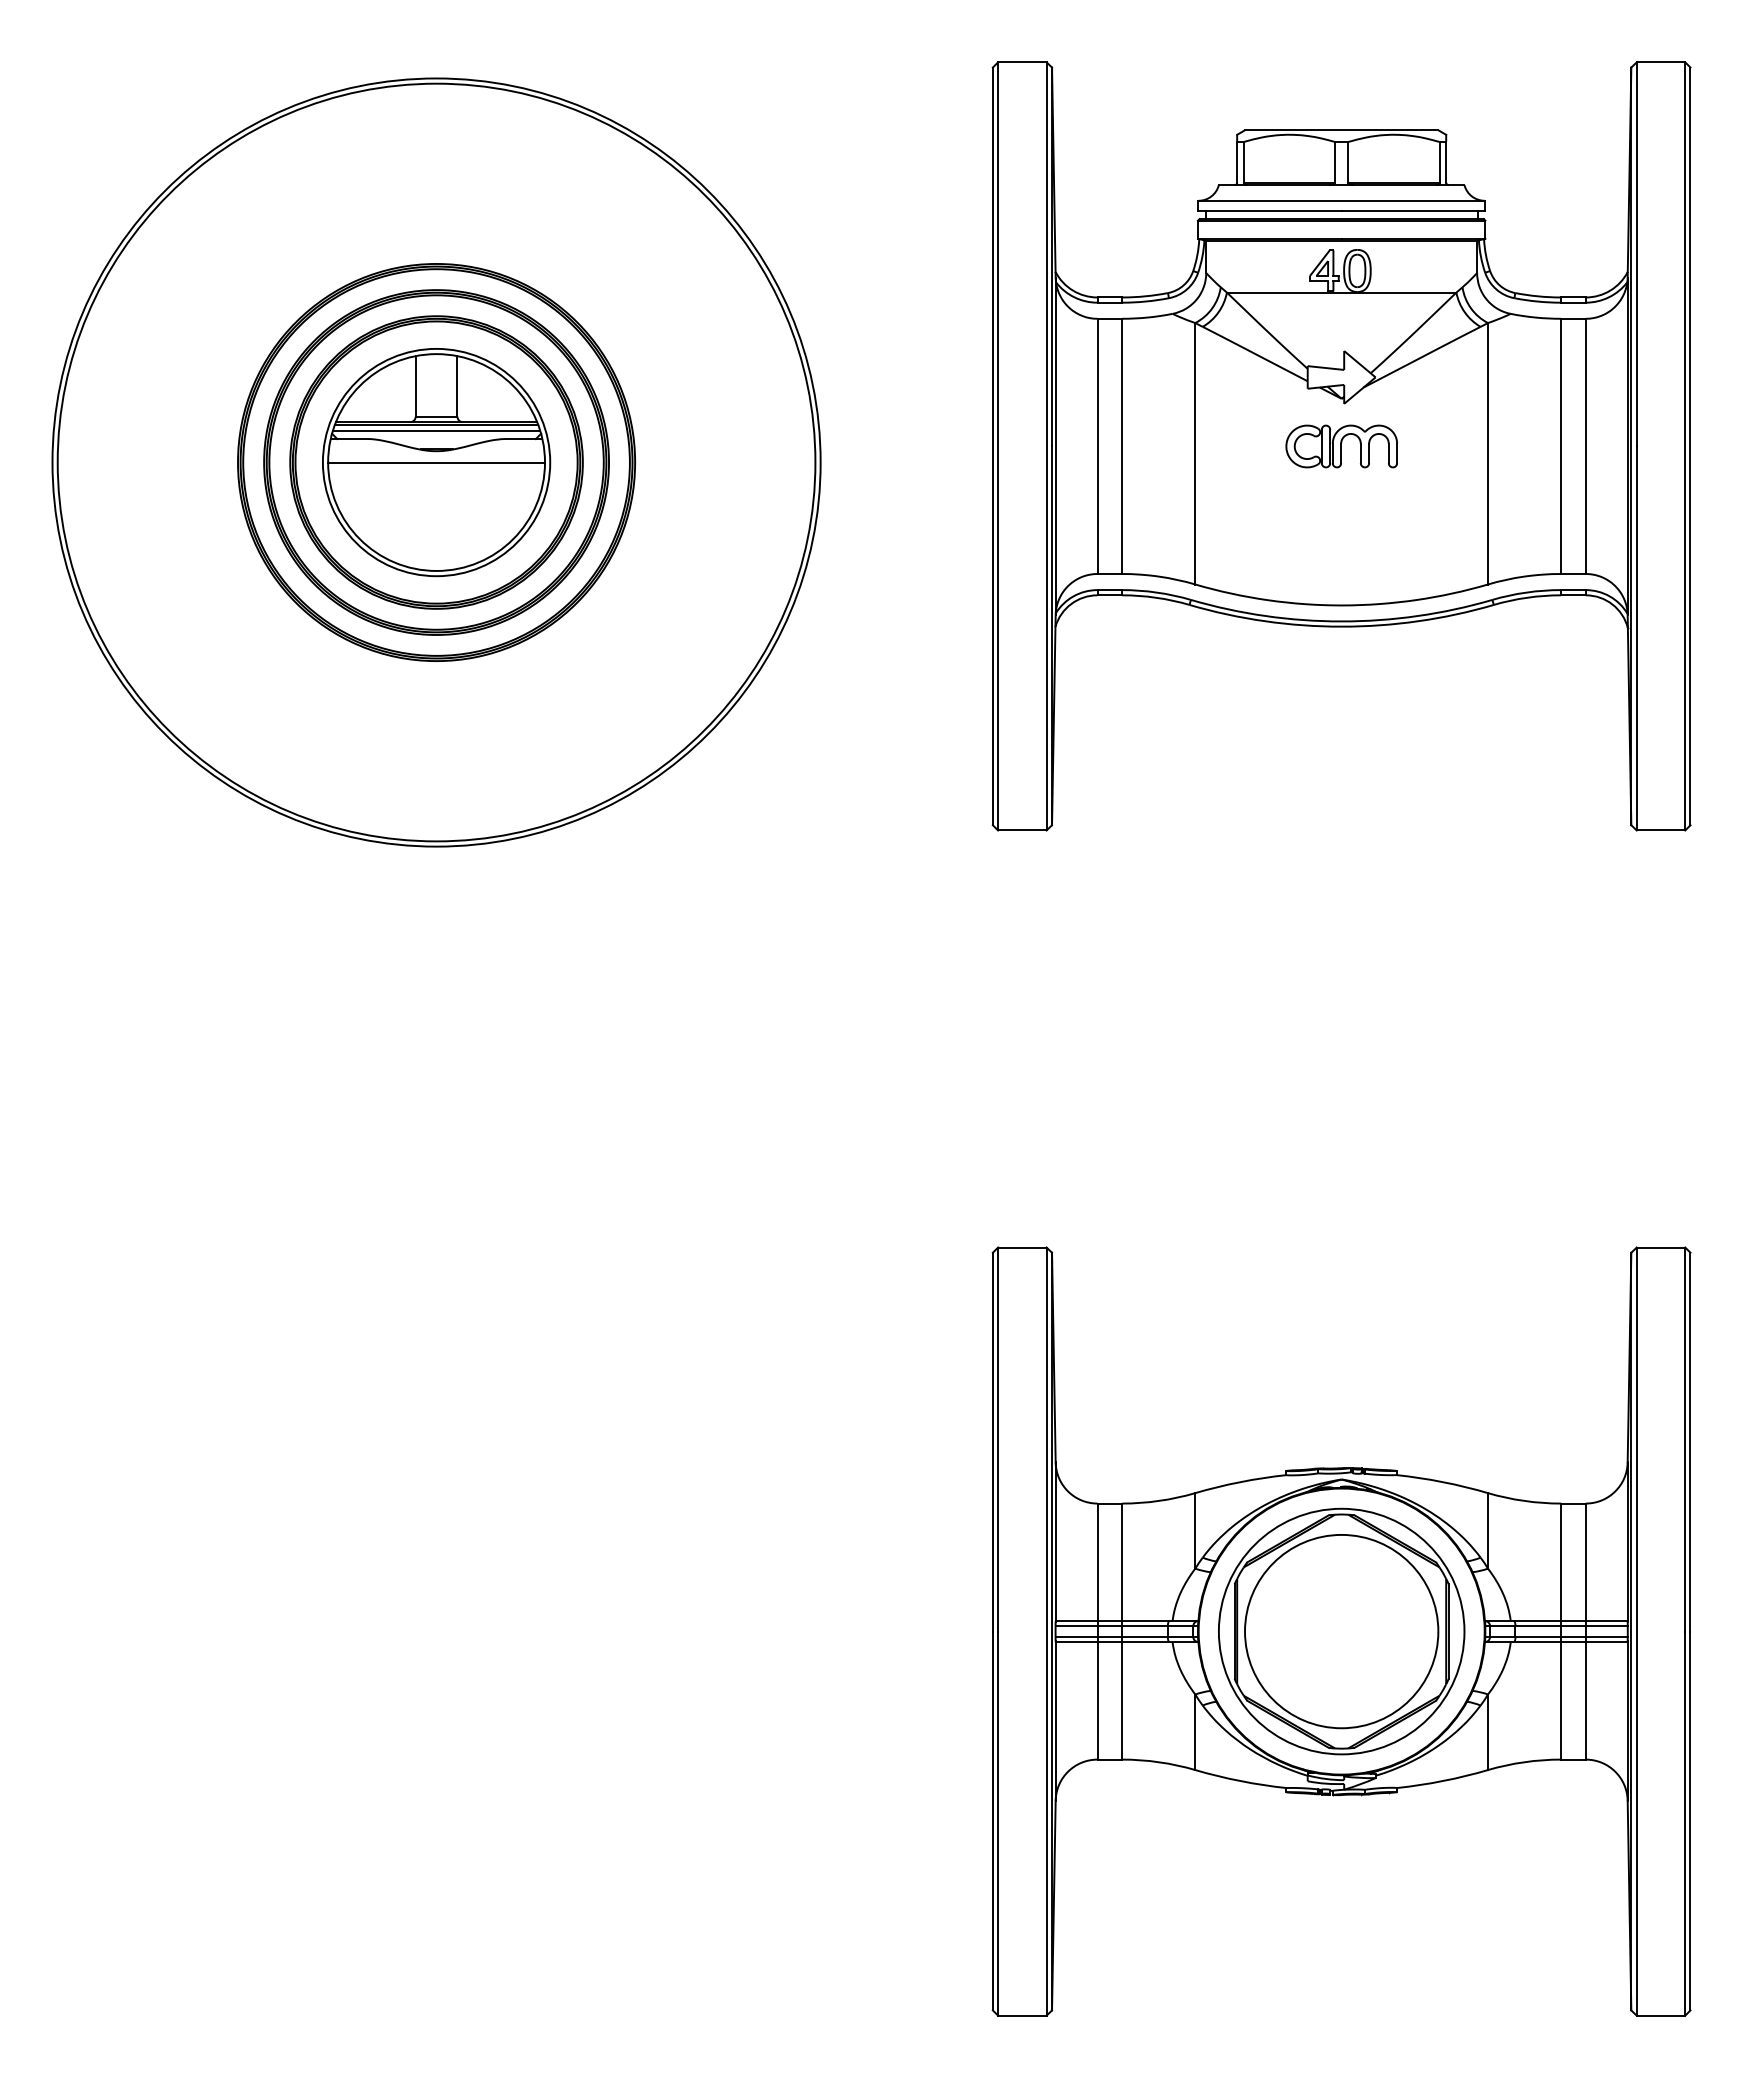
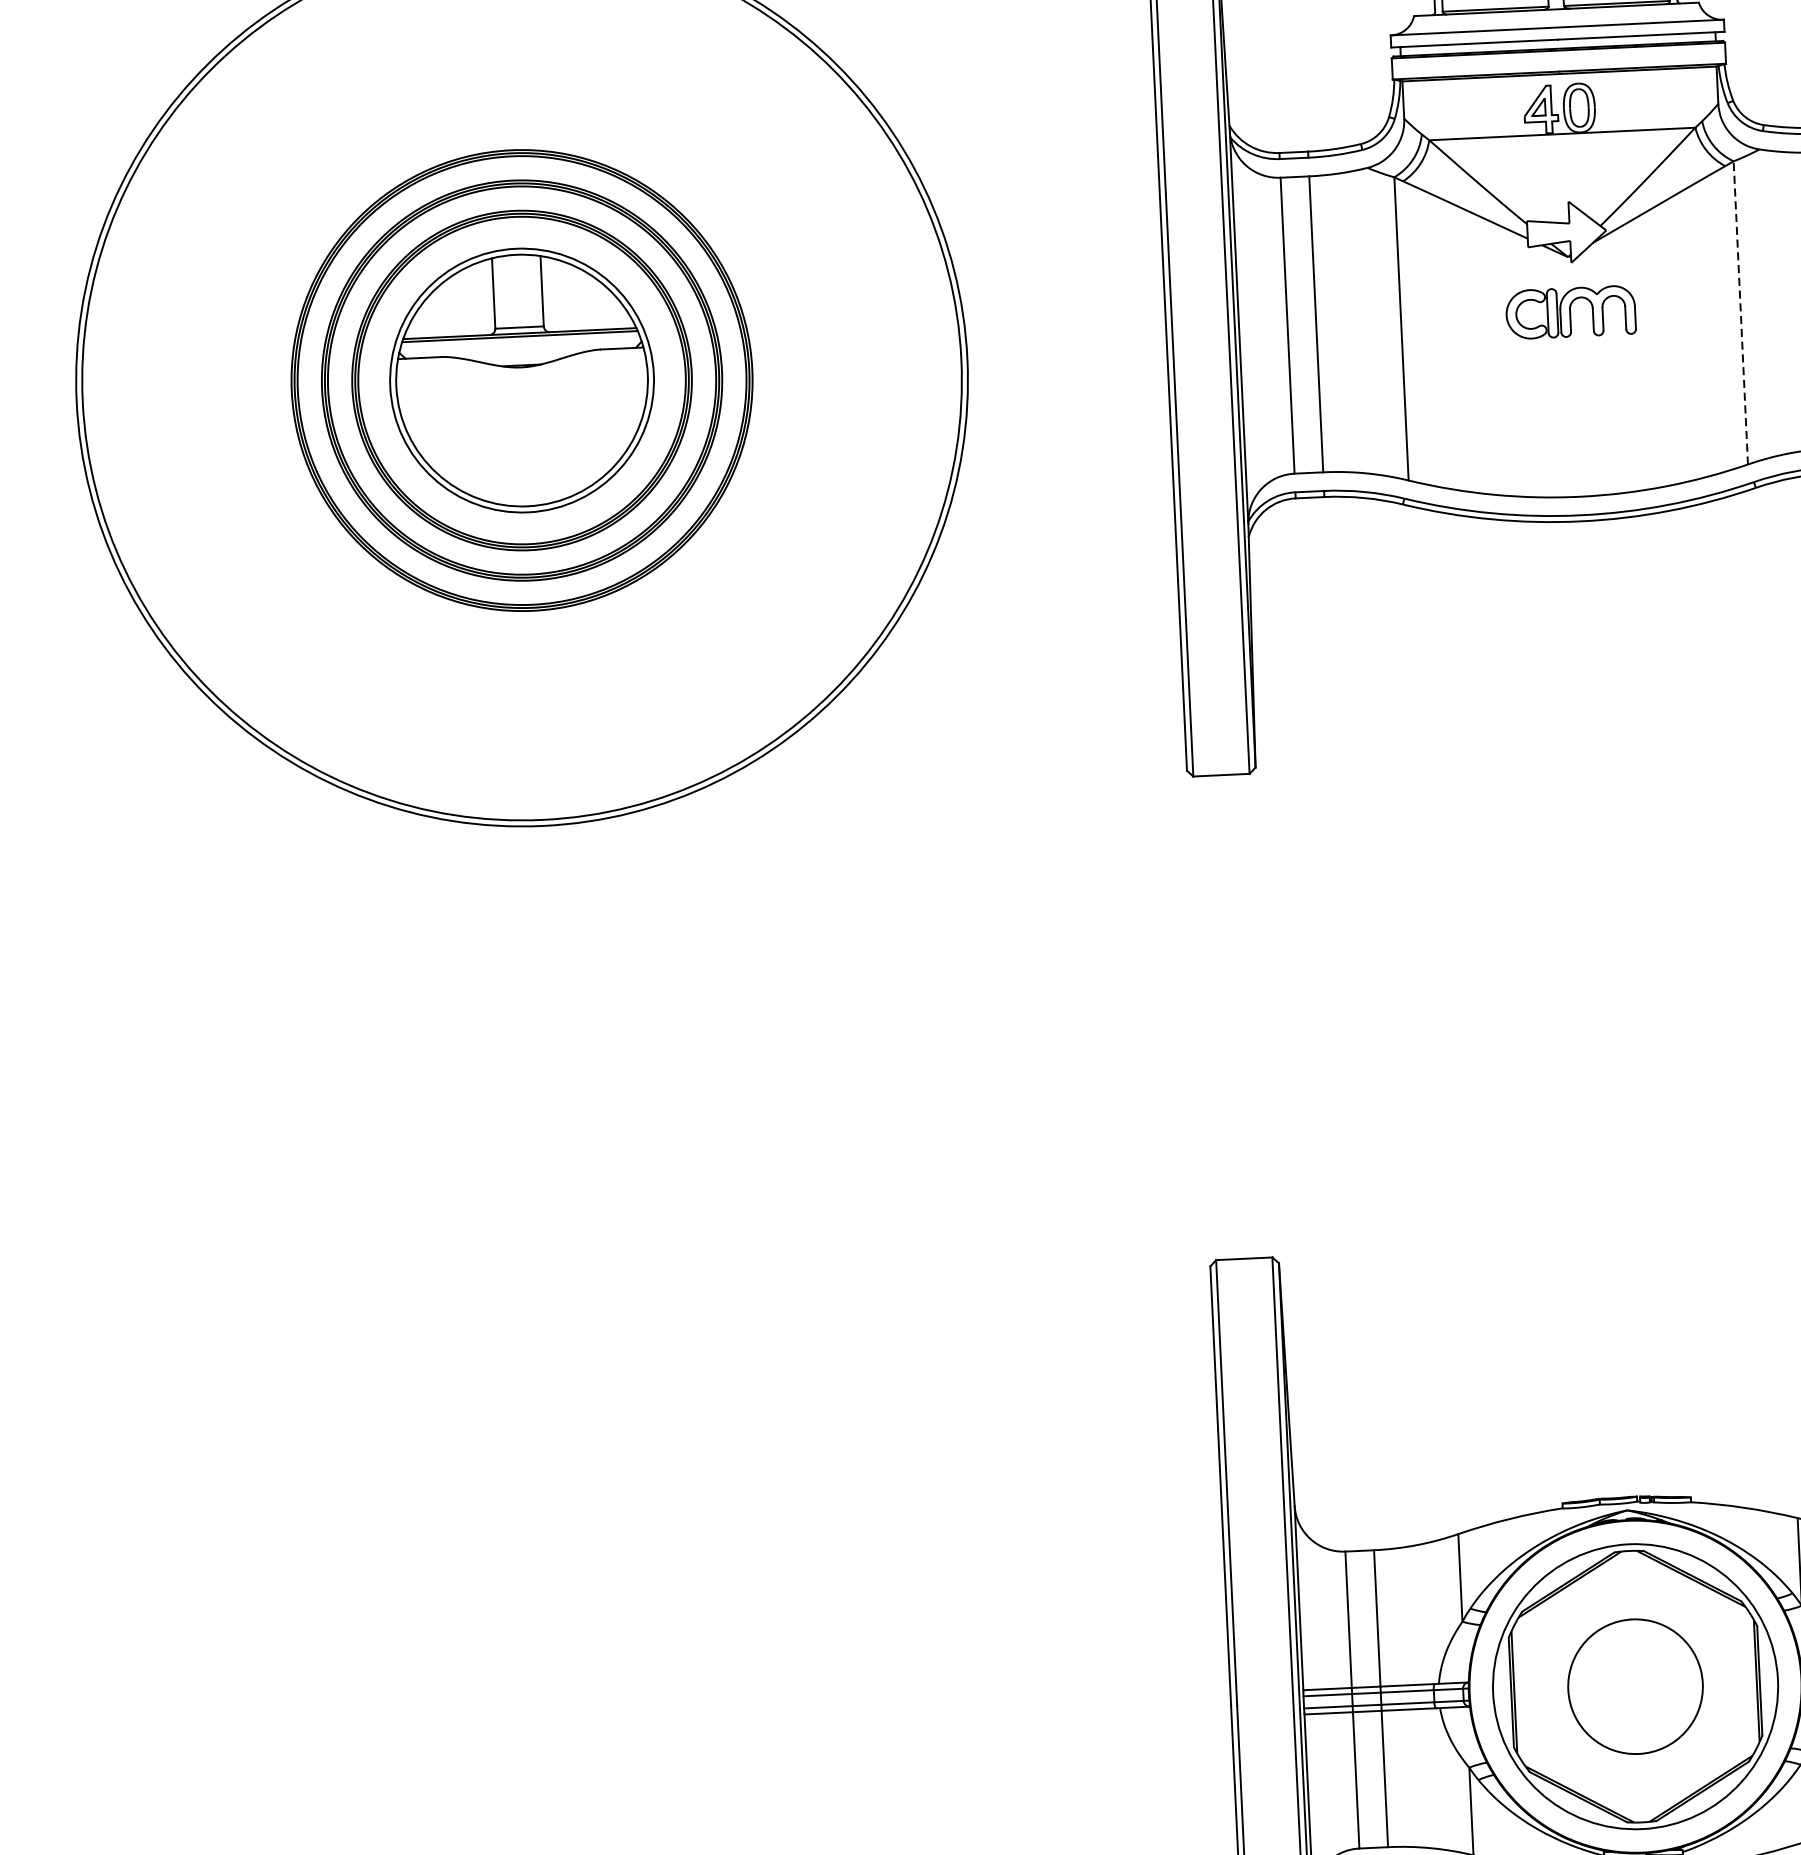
line: (436, 431) -> (520, 344), removed
line: (1487, 453) -> (1740, 312), solid -> dashed
line: (436, 462) -> (521, 380), removed
circle: (1341, 1631) -> (1635, 1686), size x0.6

